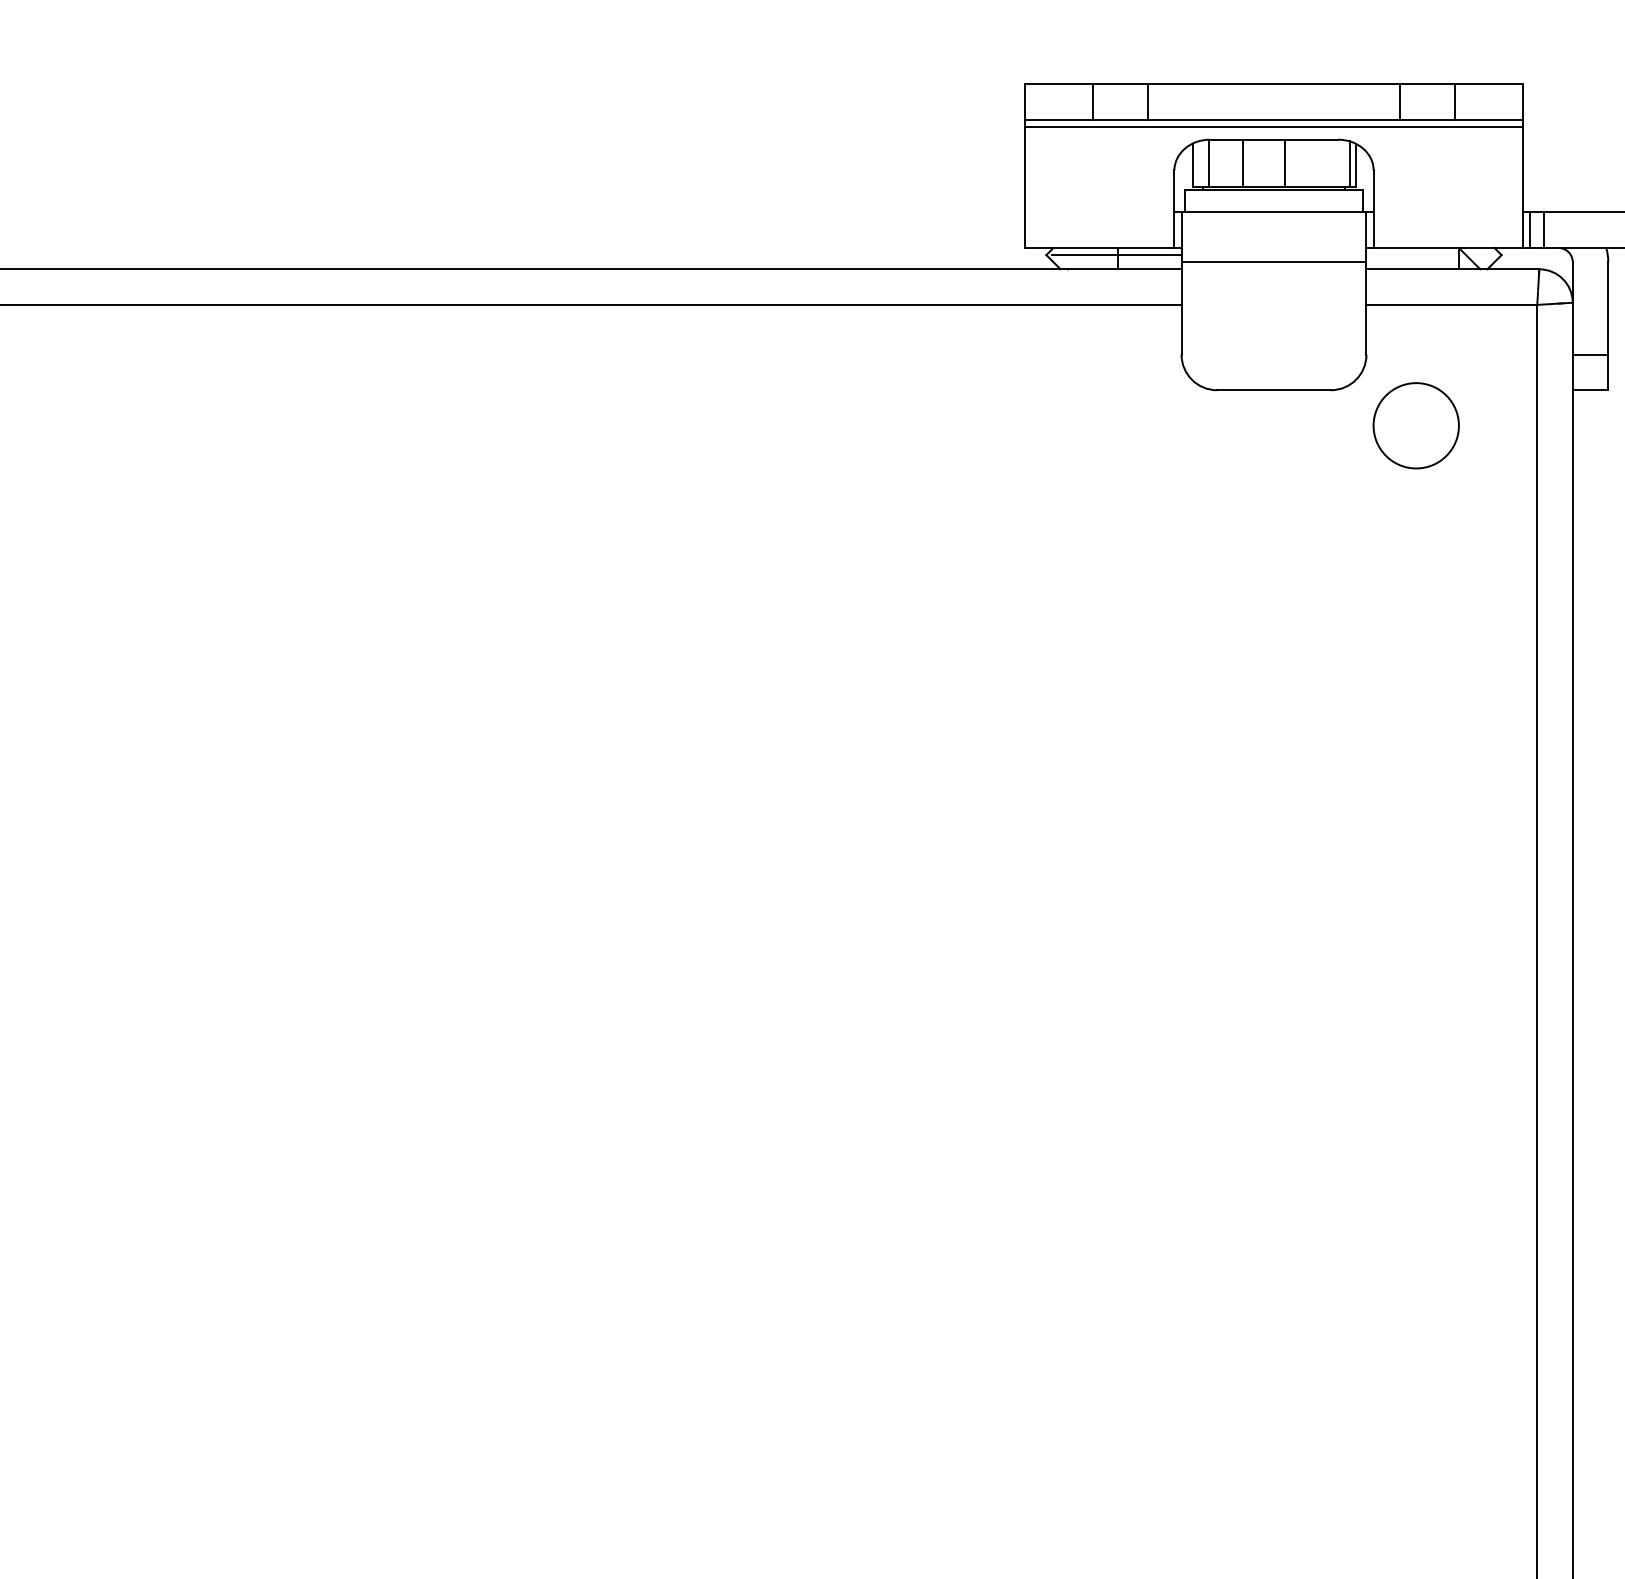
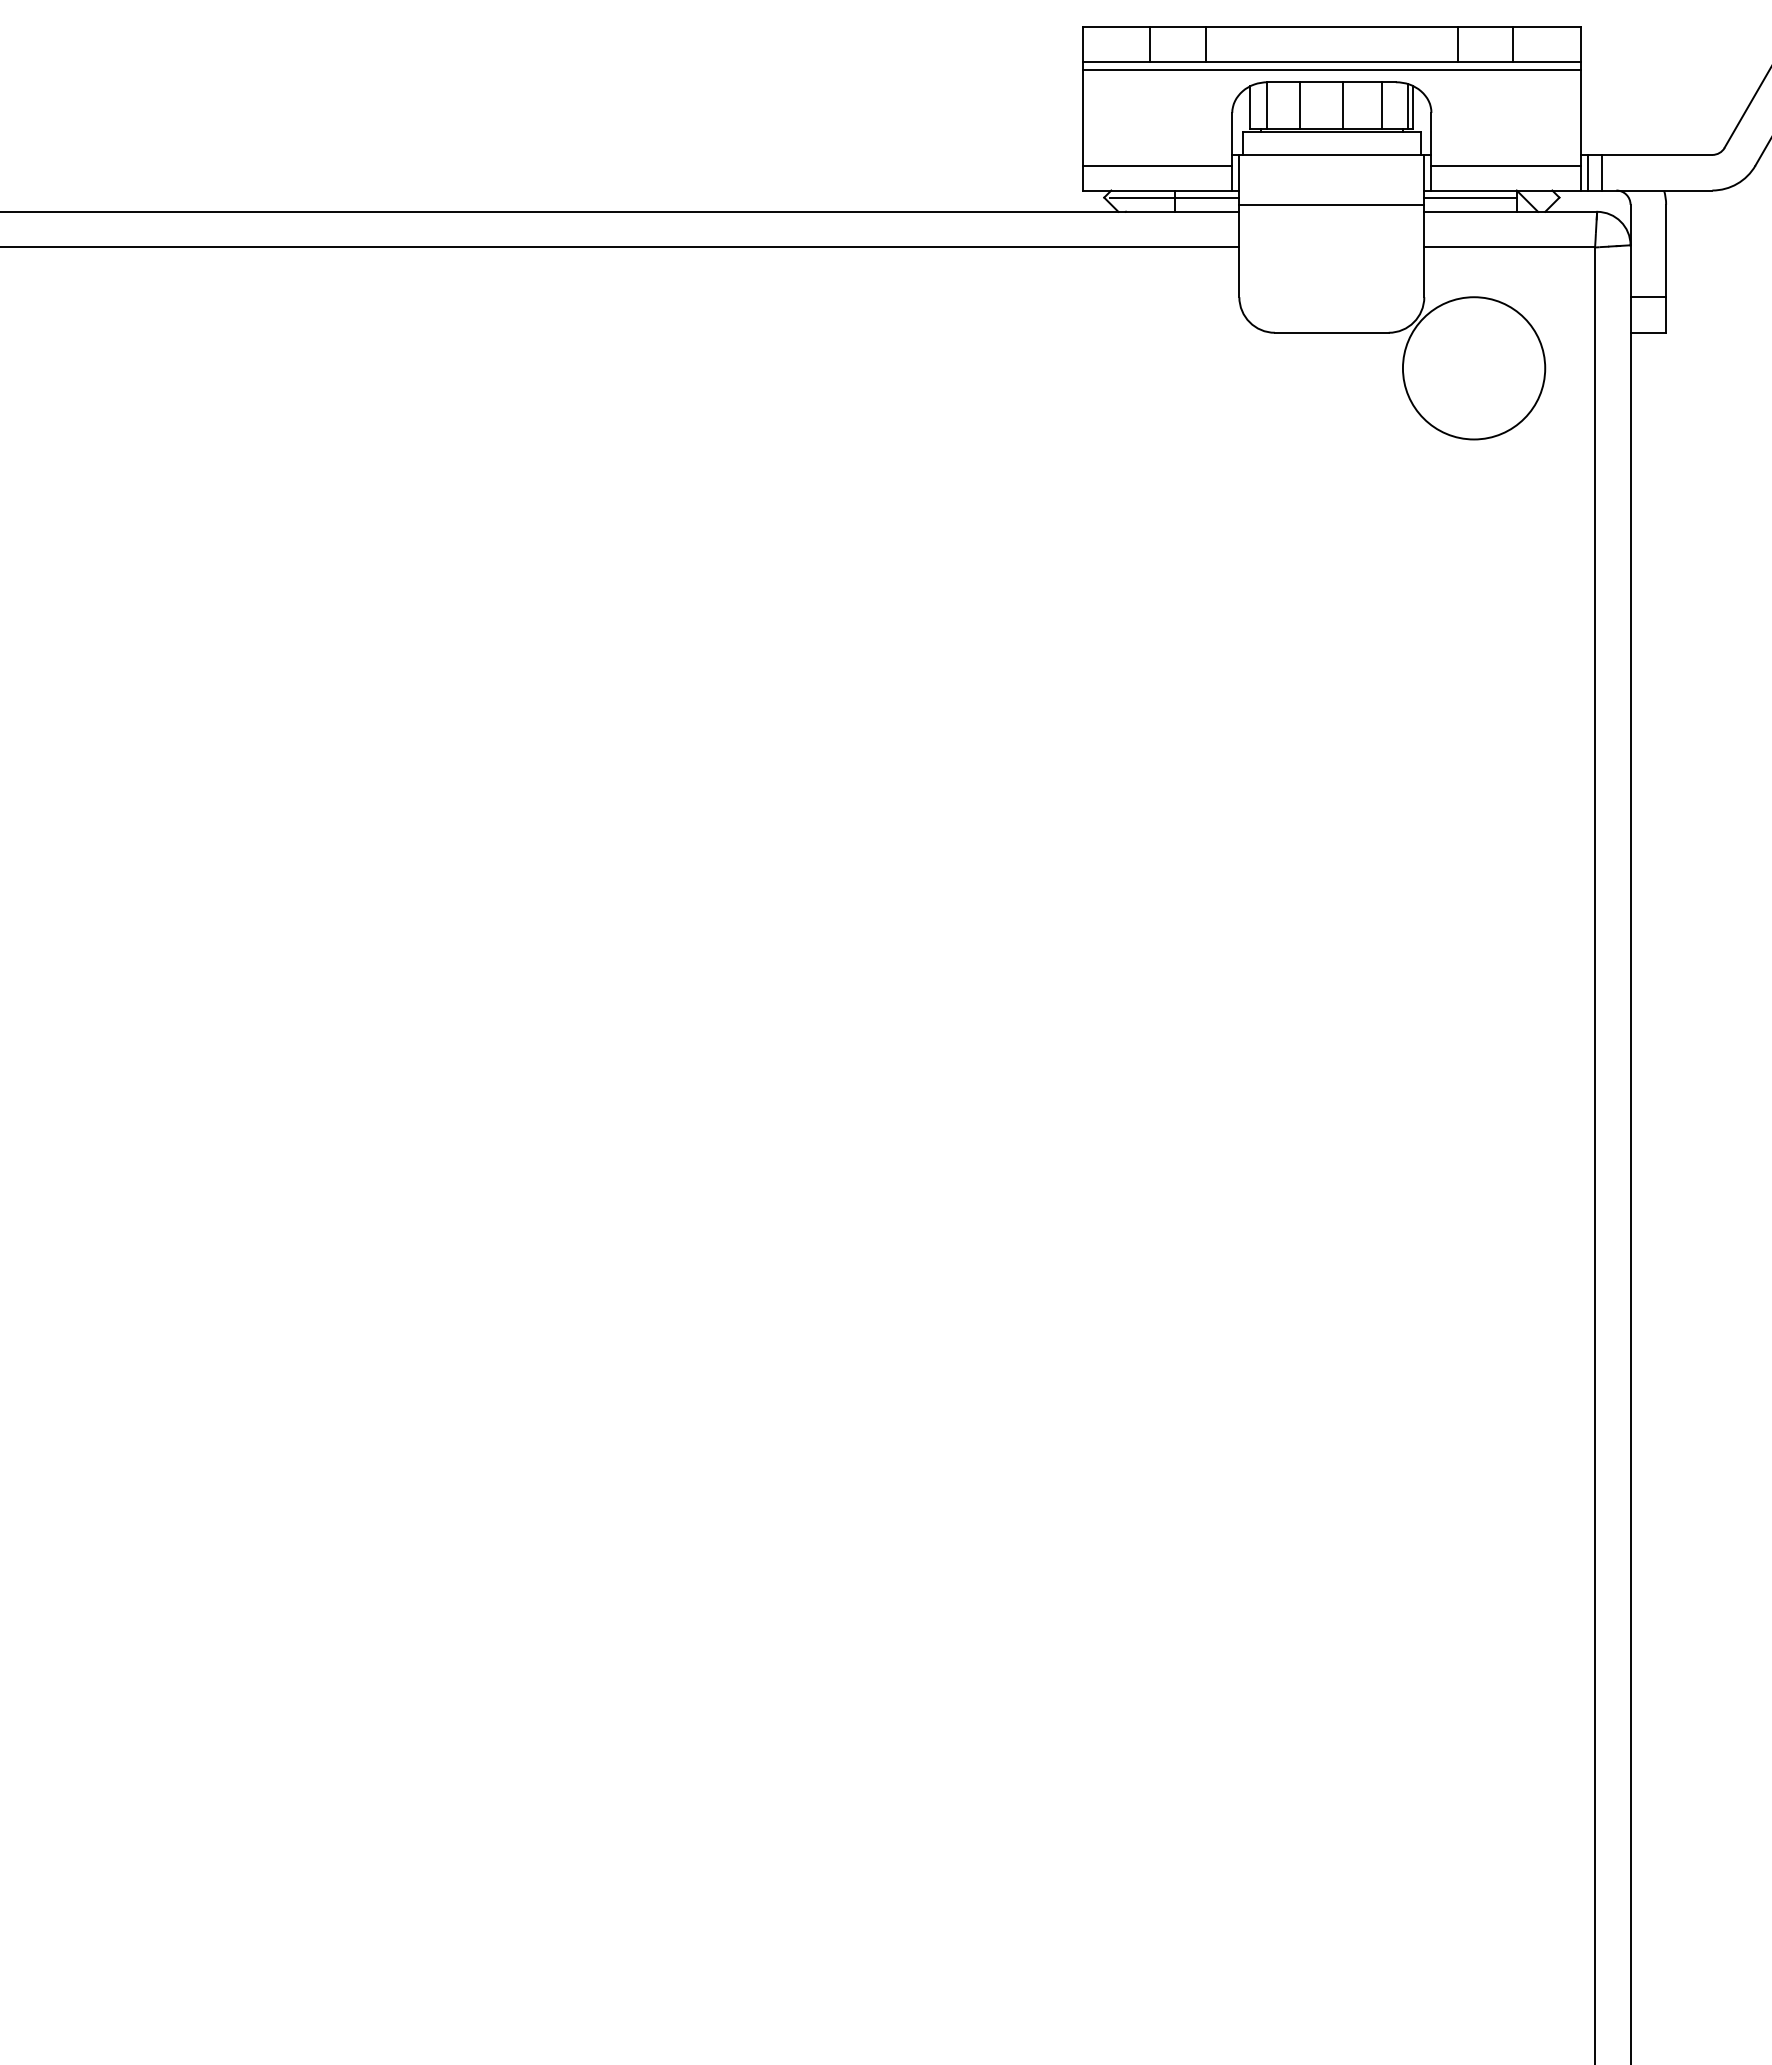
line: (1323, 162) -> (1381, 105), added
line: (1099, 222) -> (1157, 165), added
line: (1447, 222) -> (1505, 165), added
line: (1412, 254) -> (1470, 197), added
circle: (1415, 425) -> (1473, 368), size x1.67

